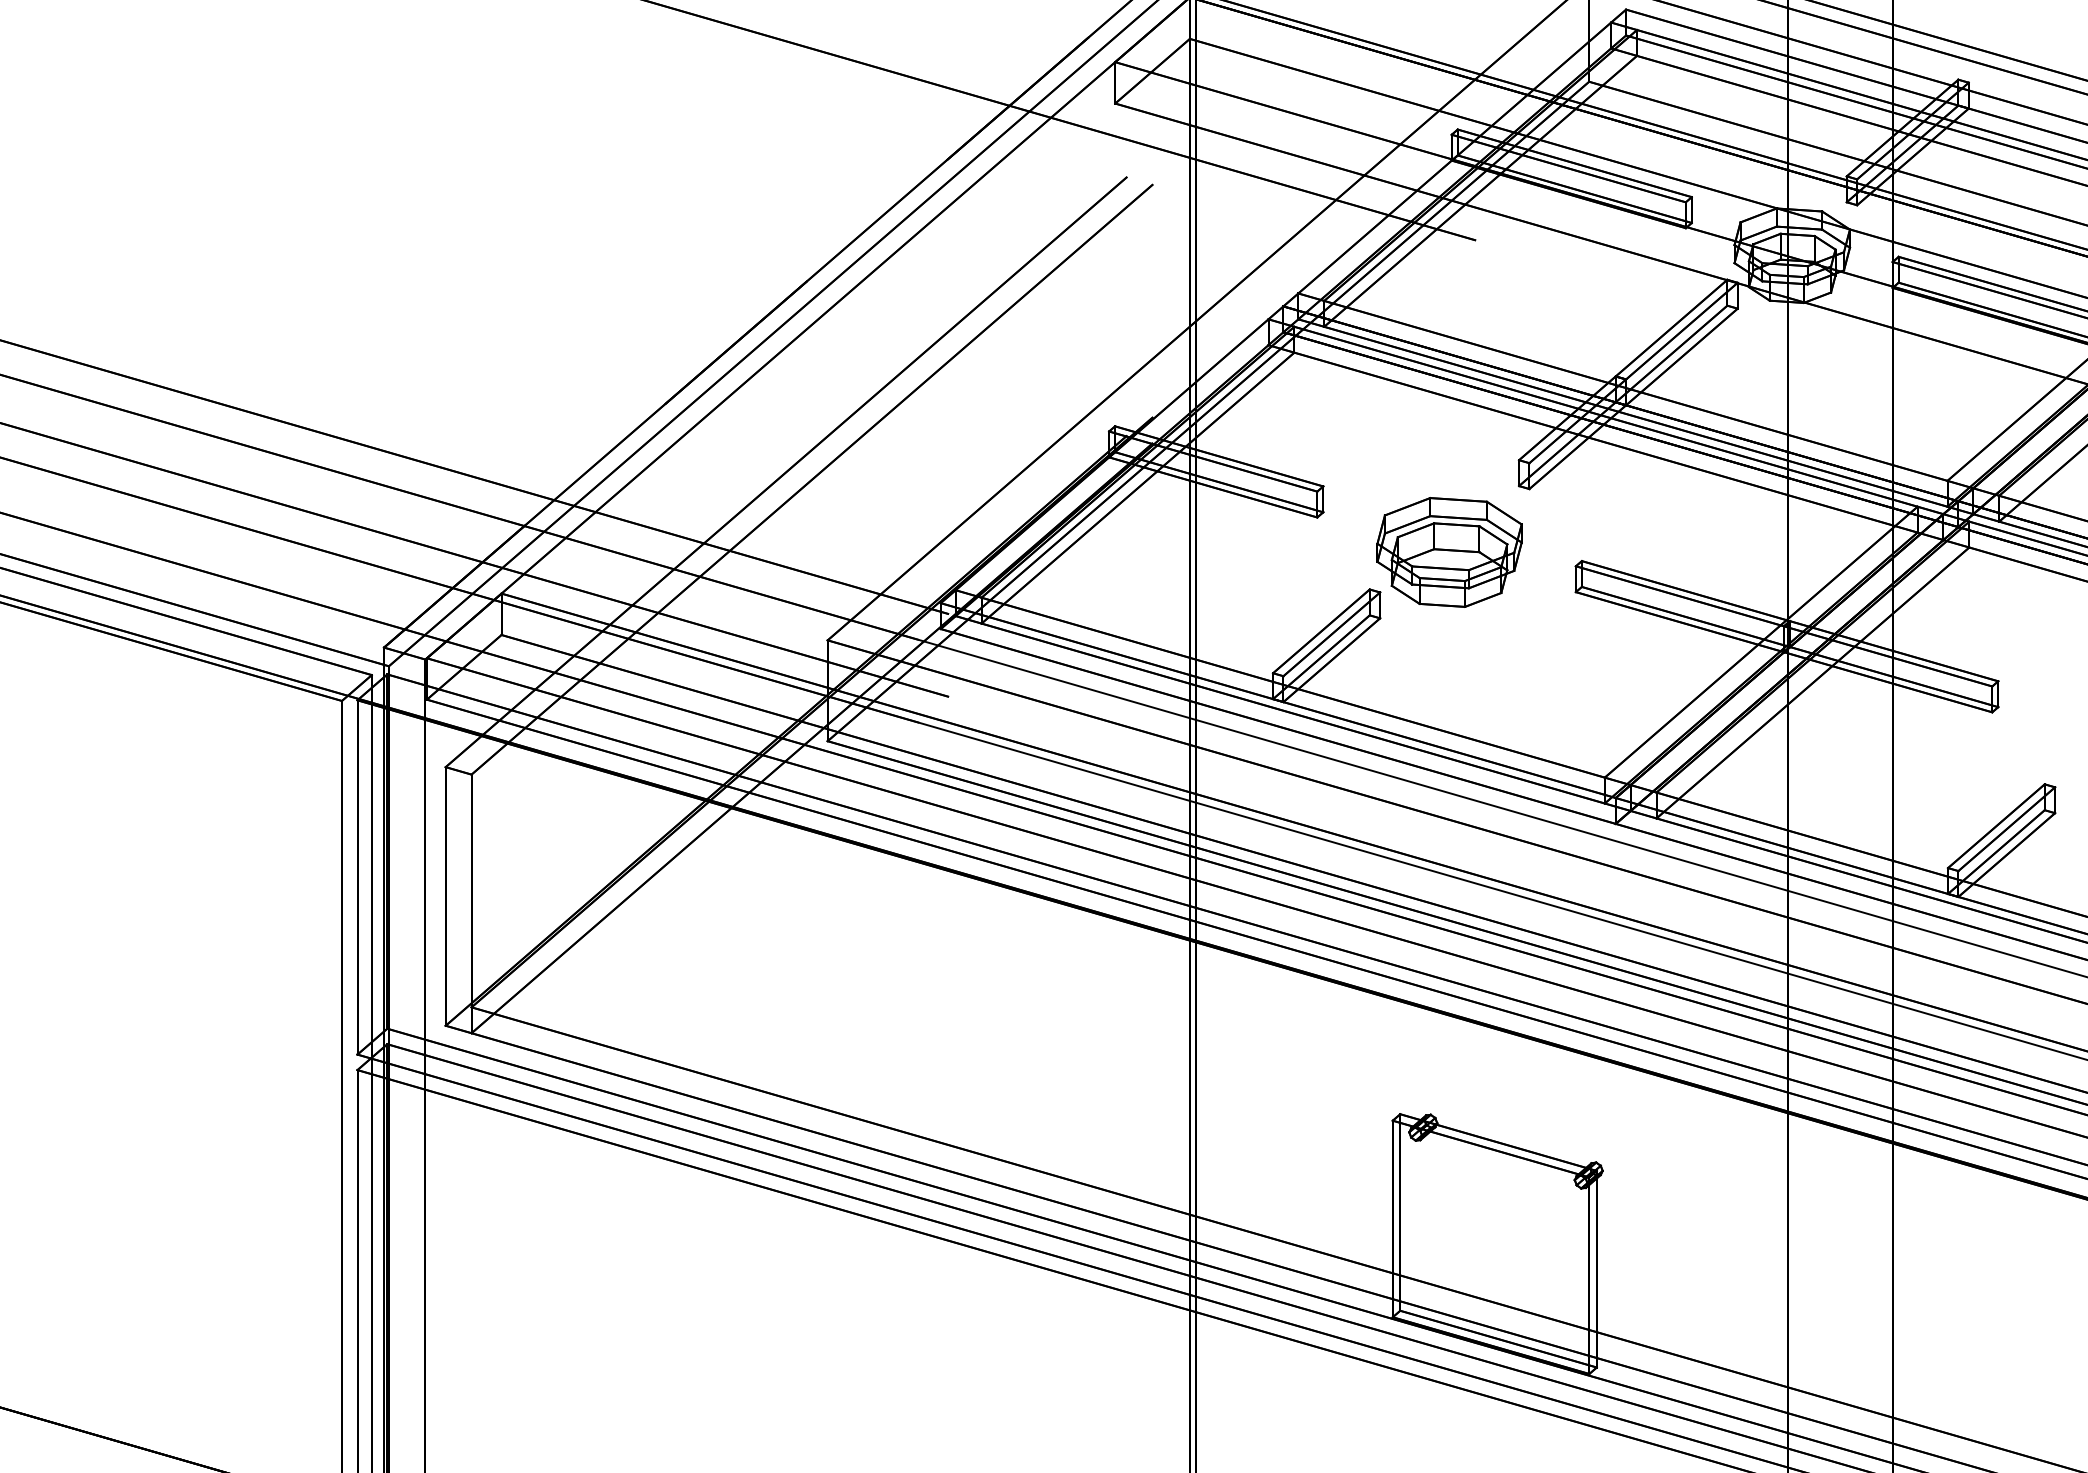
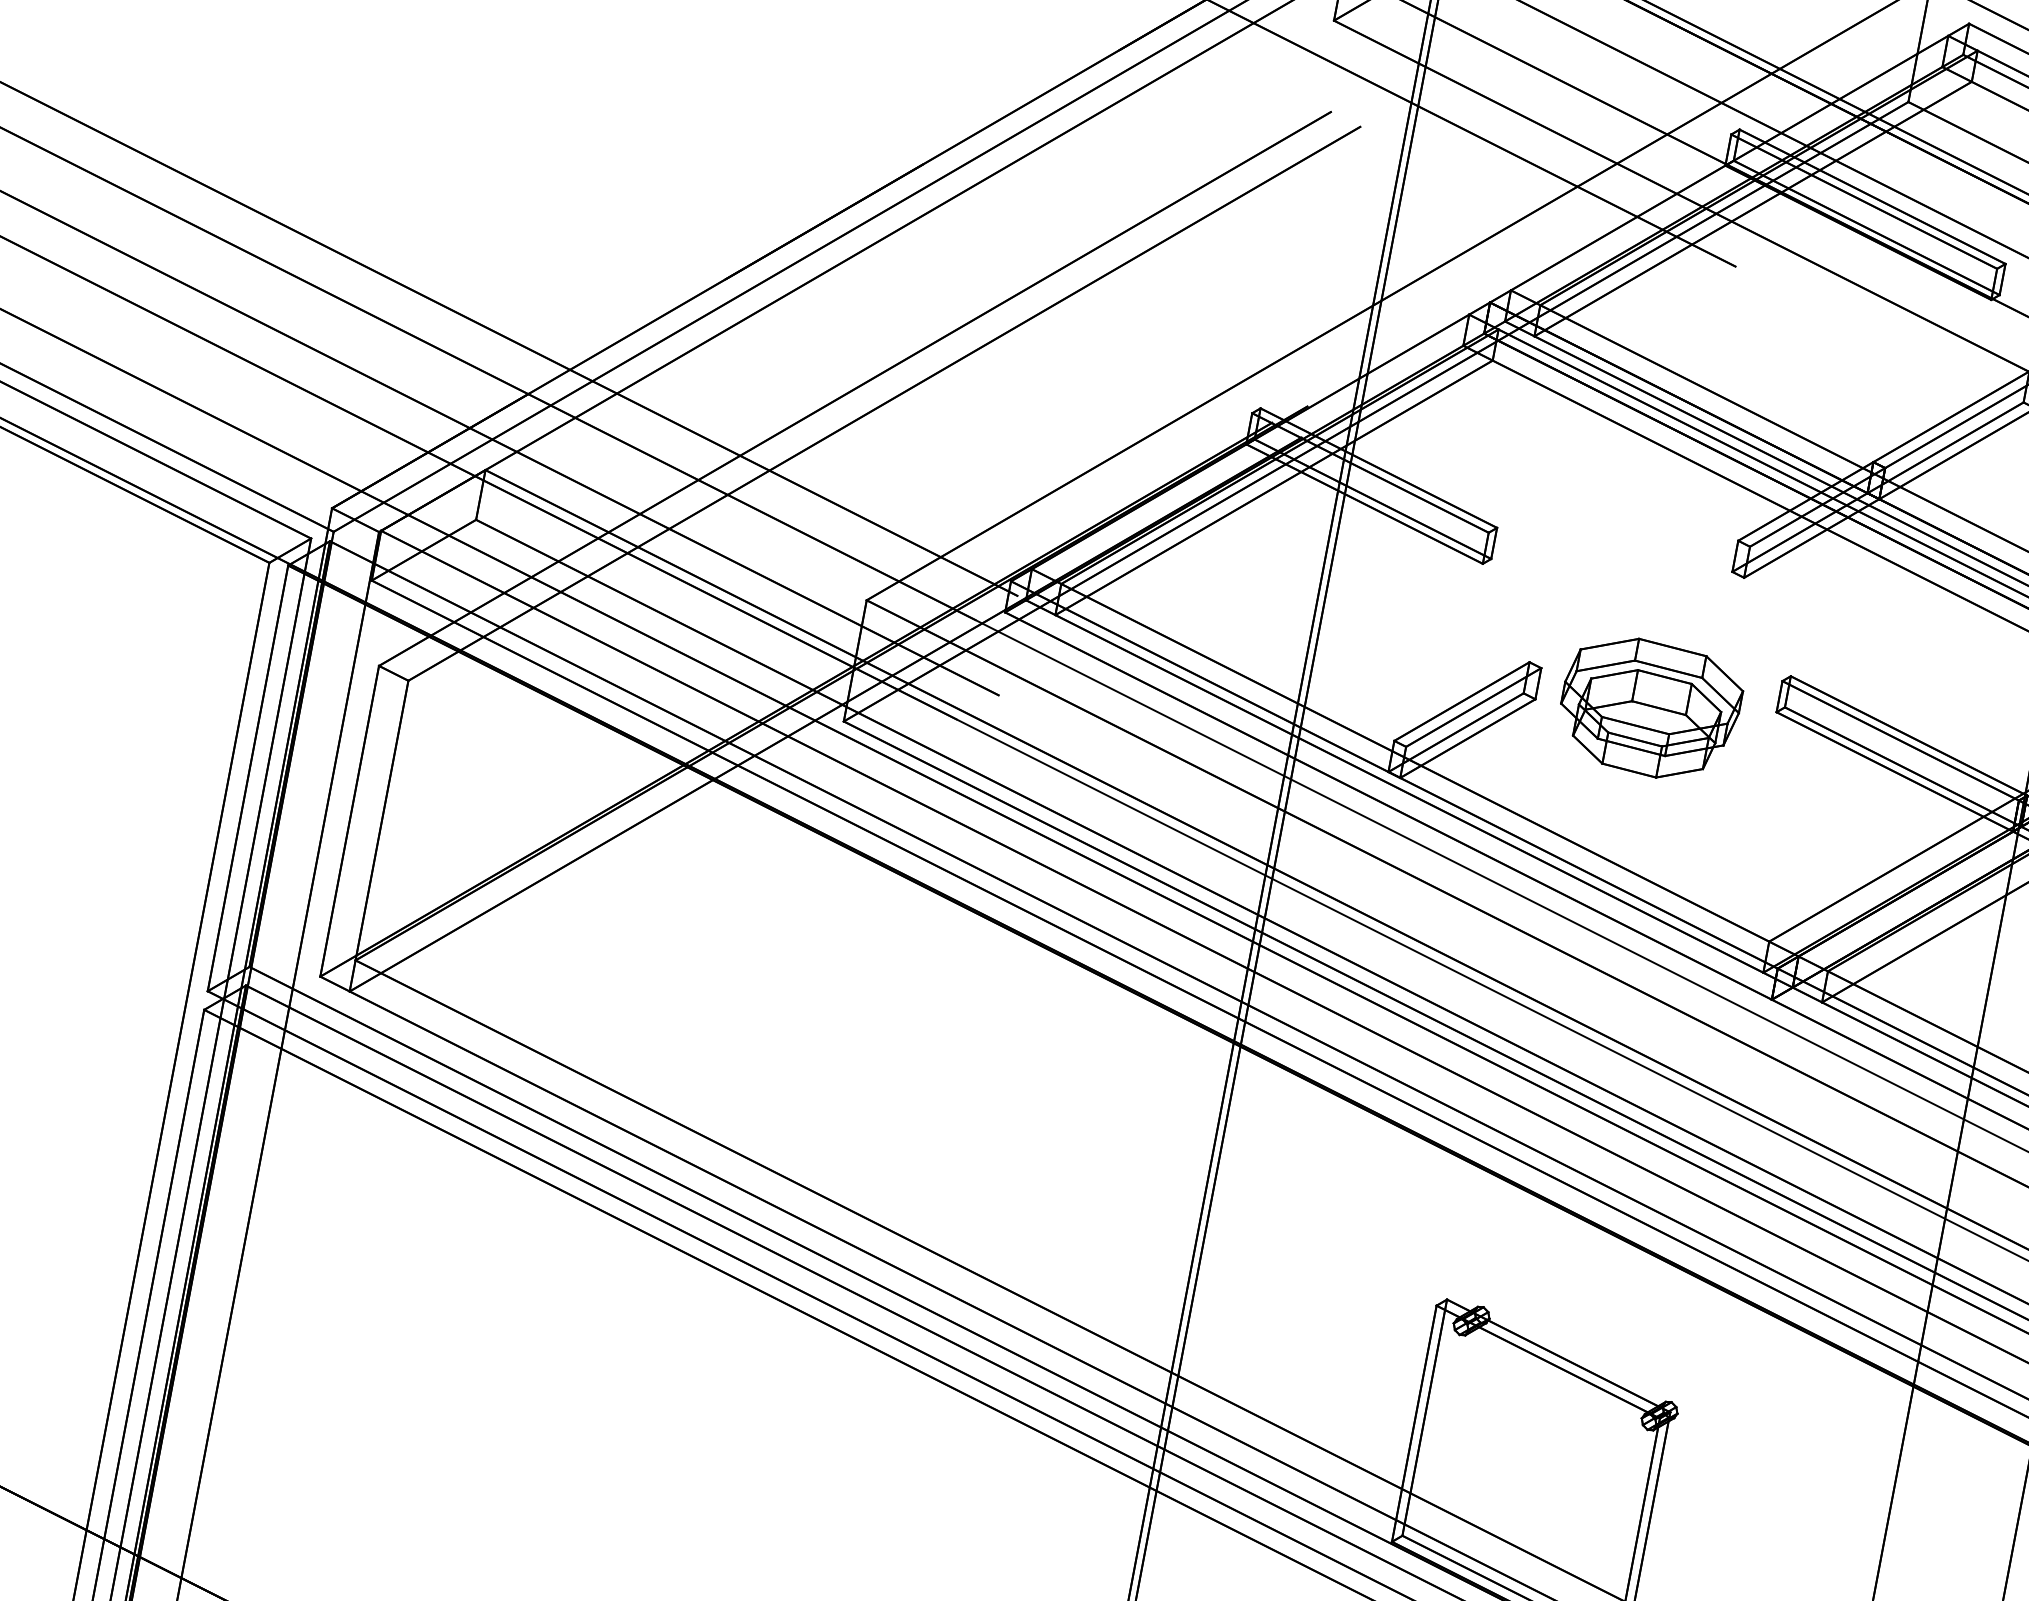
part: (1449, 552) -> (1649, 708), moved

